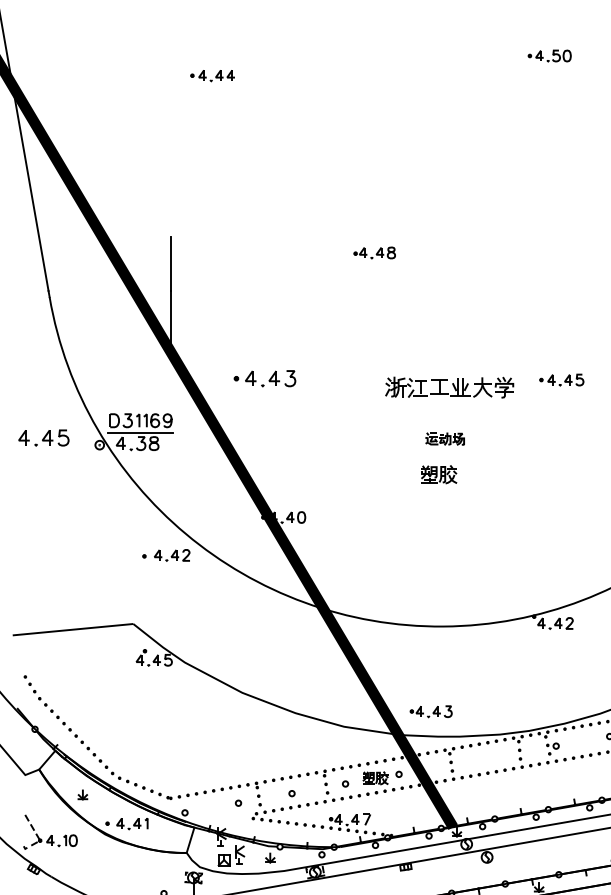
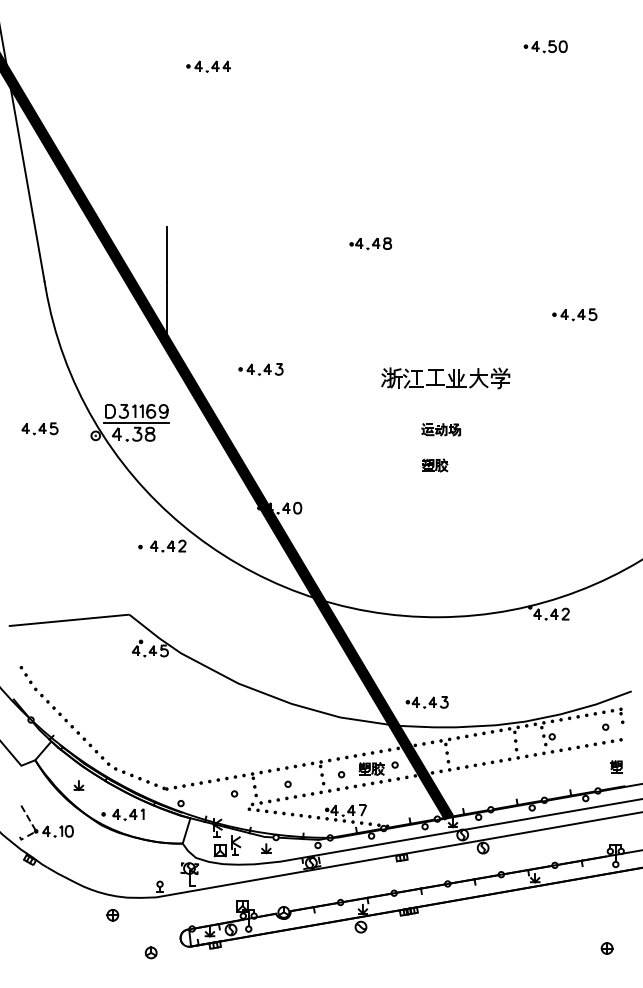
part: (264, 378) -> (260, 369), size x0.71
part: (561, 379) -> (574, 314), moved
part: (43, 437) -> (39, 428), size x0.71
part: (439, 474) -> (435, 465), size x0.71

